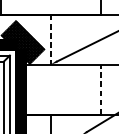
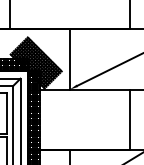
line: (50, 39) -> (69, 59), dashed -> solid
line: (101, 89) -> (130, 119), dashed -> solid

